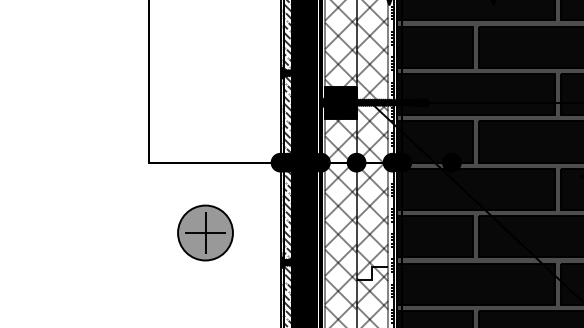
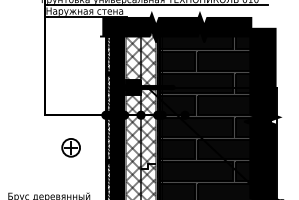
part: (203, 232) -> (70, 147), size x0.7

